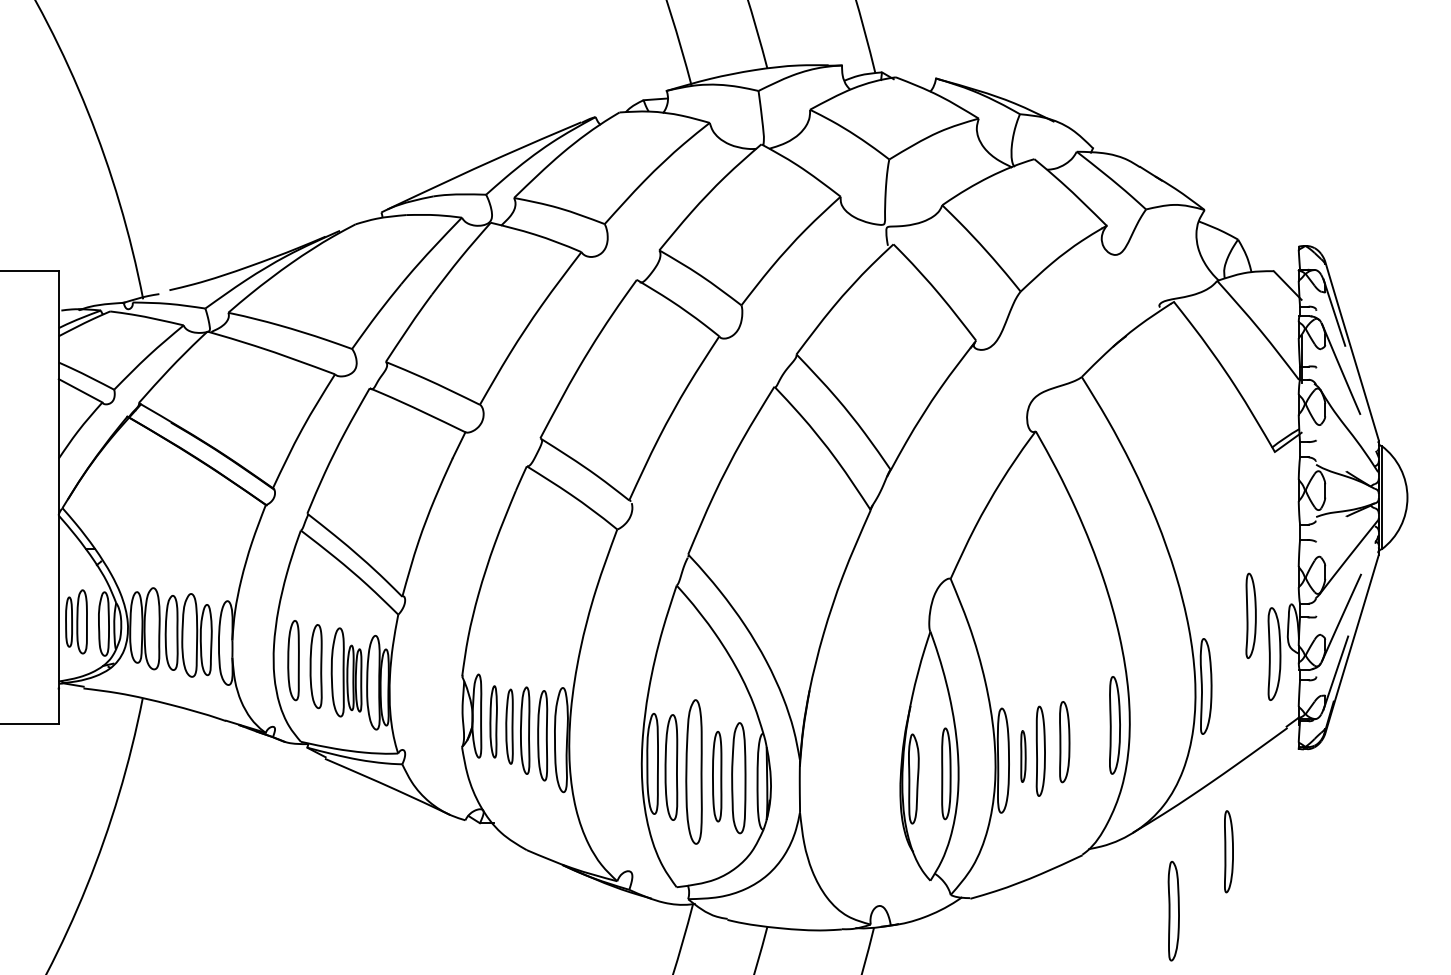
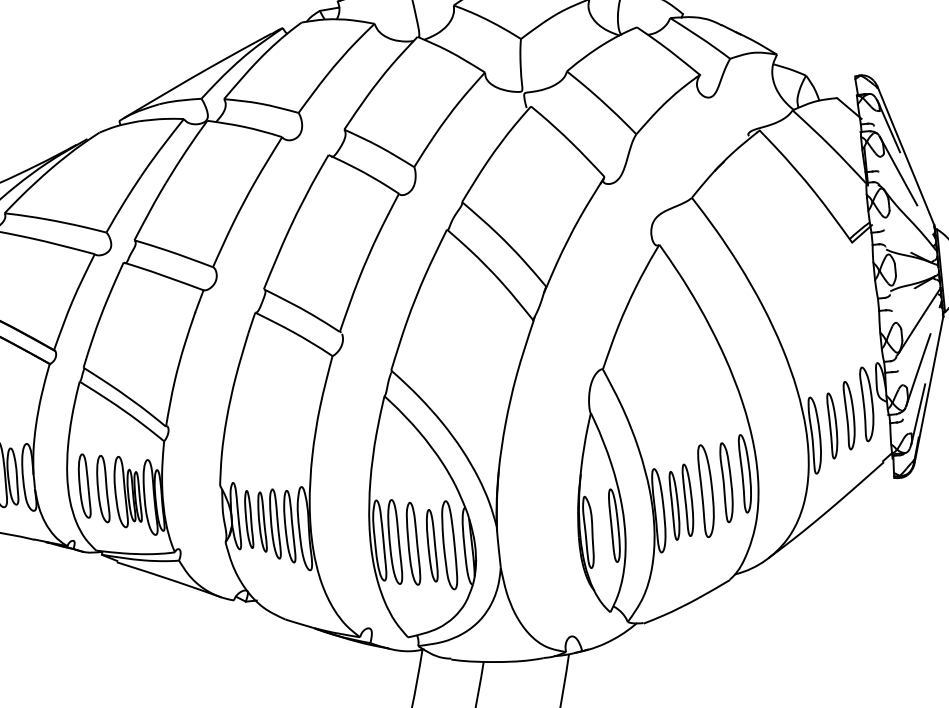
part: (1250, 615) -> (849, 415), moved
part: (1064, 741) -> (706, 490), size x1.43
part: (1023, 756) -> (675, 505), size x1.67
part: (693, 771) -> (412, 543), size x0.71
part: (1228, 851) -> (832, 425), moved
part: (1173, 911) -> (726, 482), moved

